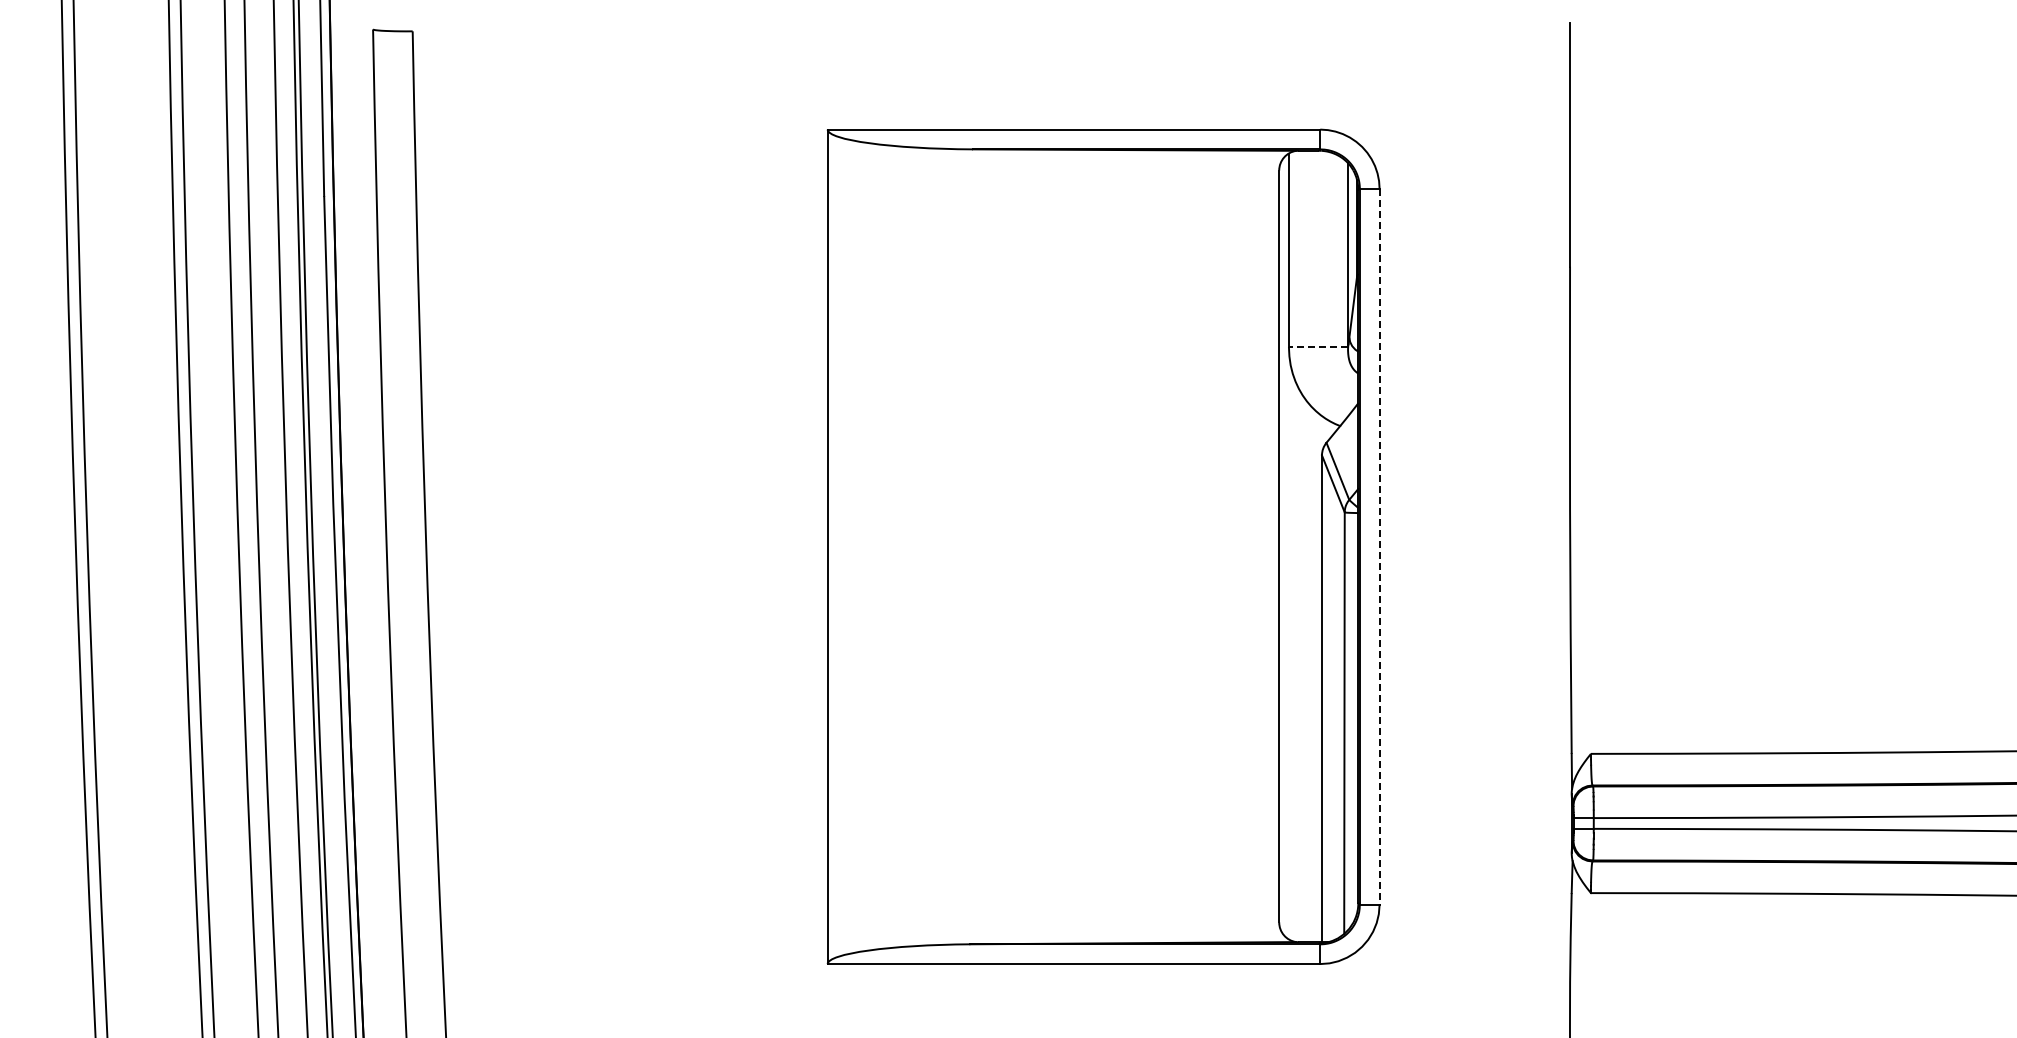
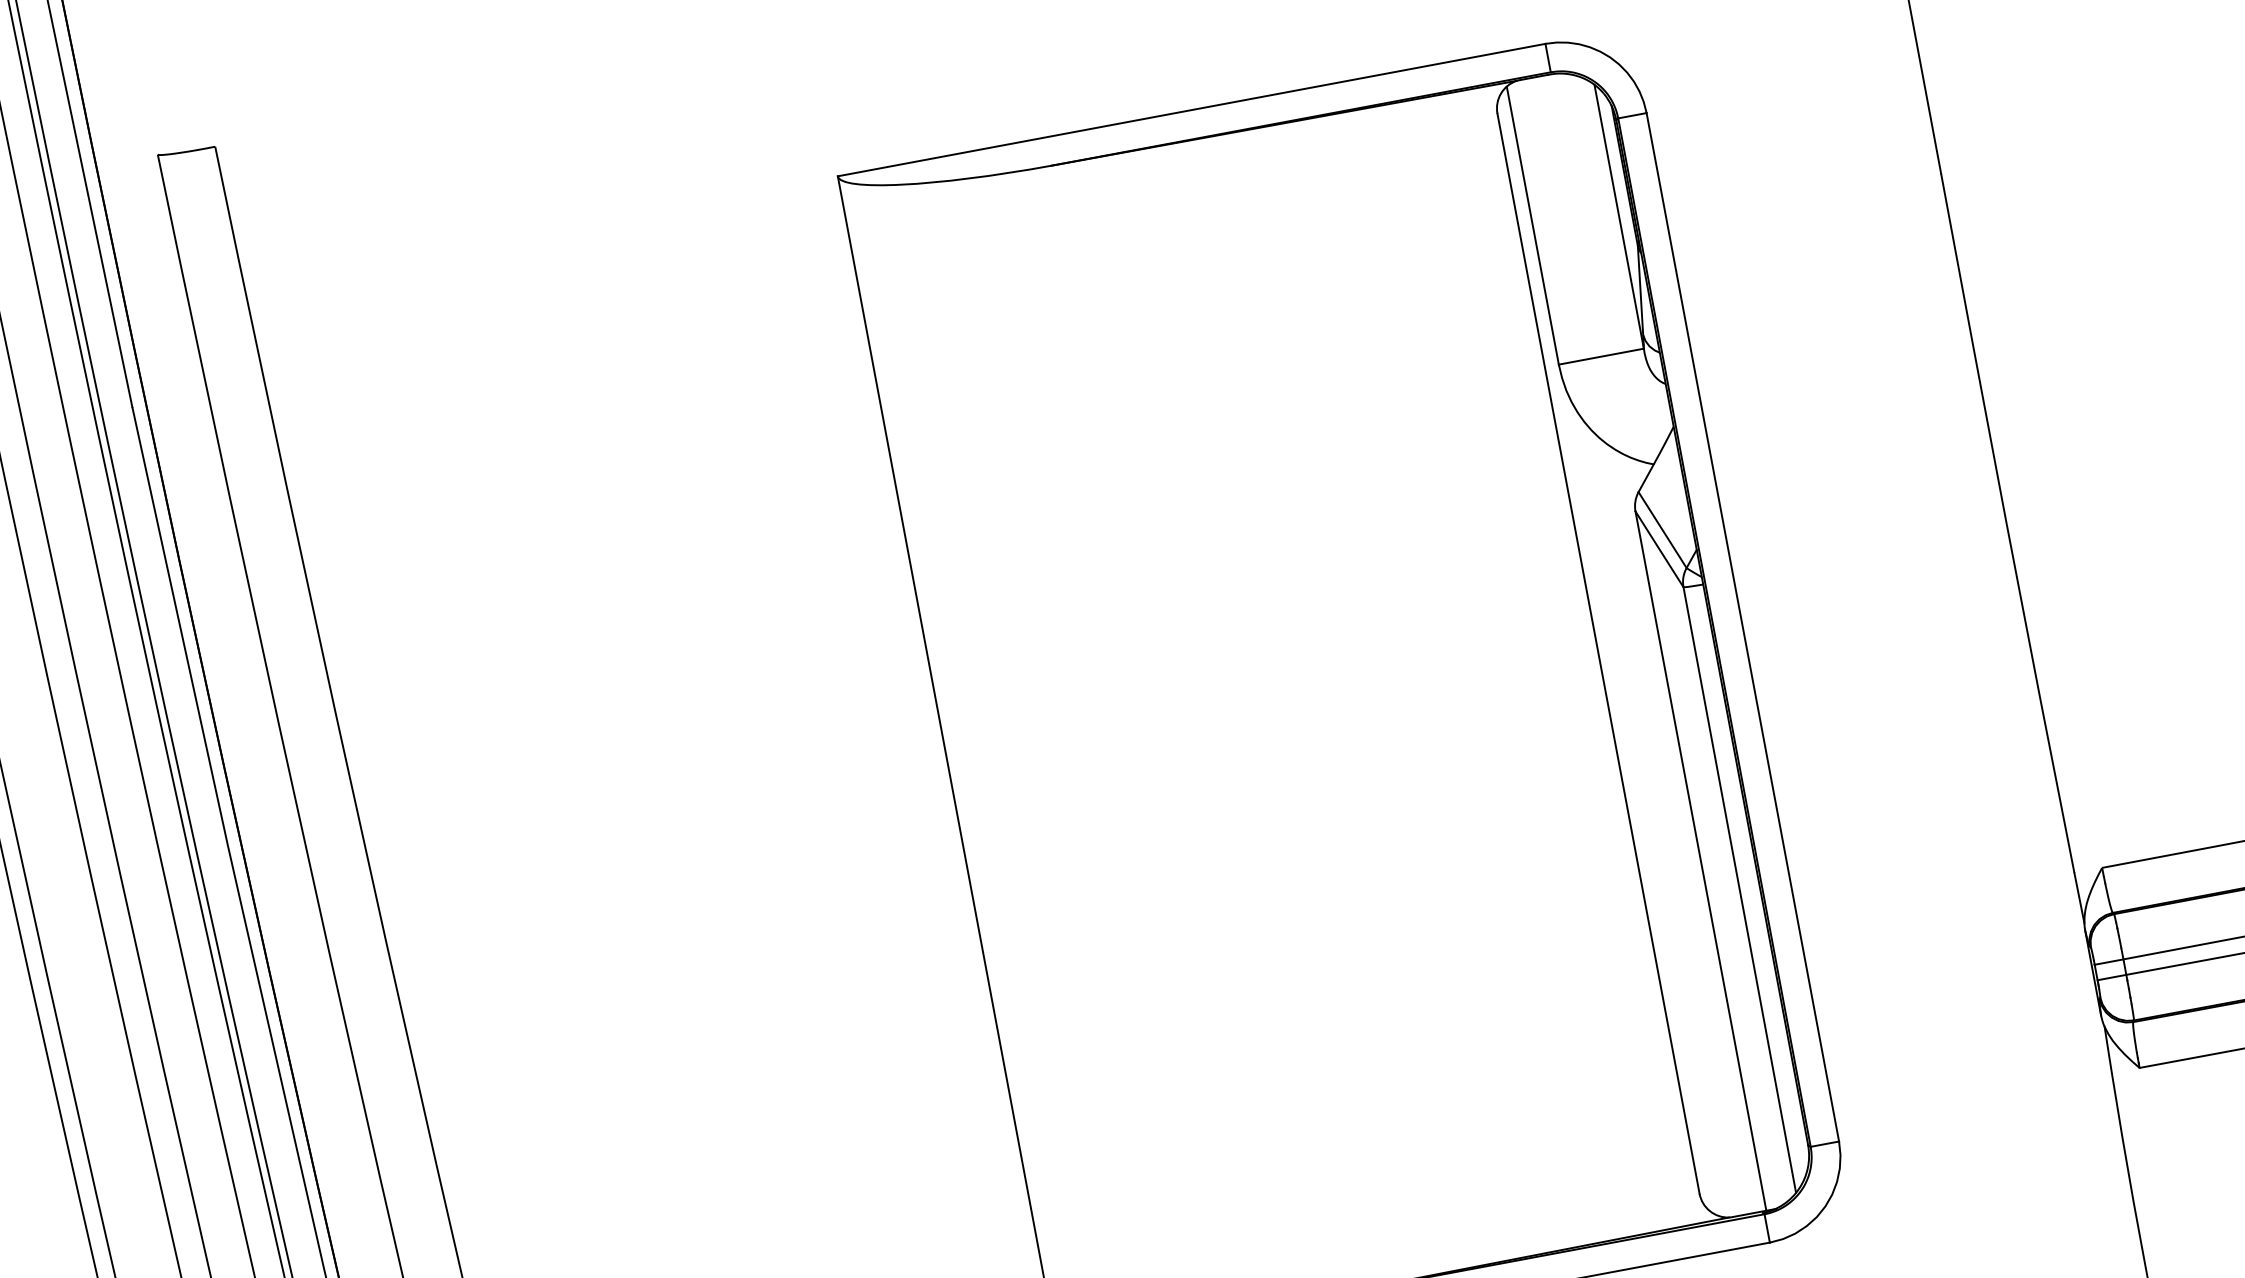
line: (1318, 347) -> (1601, 357), dashed -> solid
line: (1379, 546) -> (1742, 626), dashed -> solid

